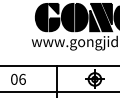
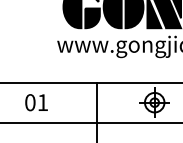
text: (22, 78) -> (42, 101), 06 -> 01

